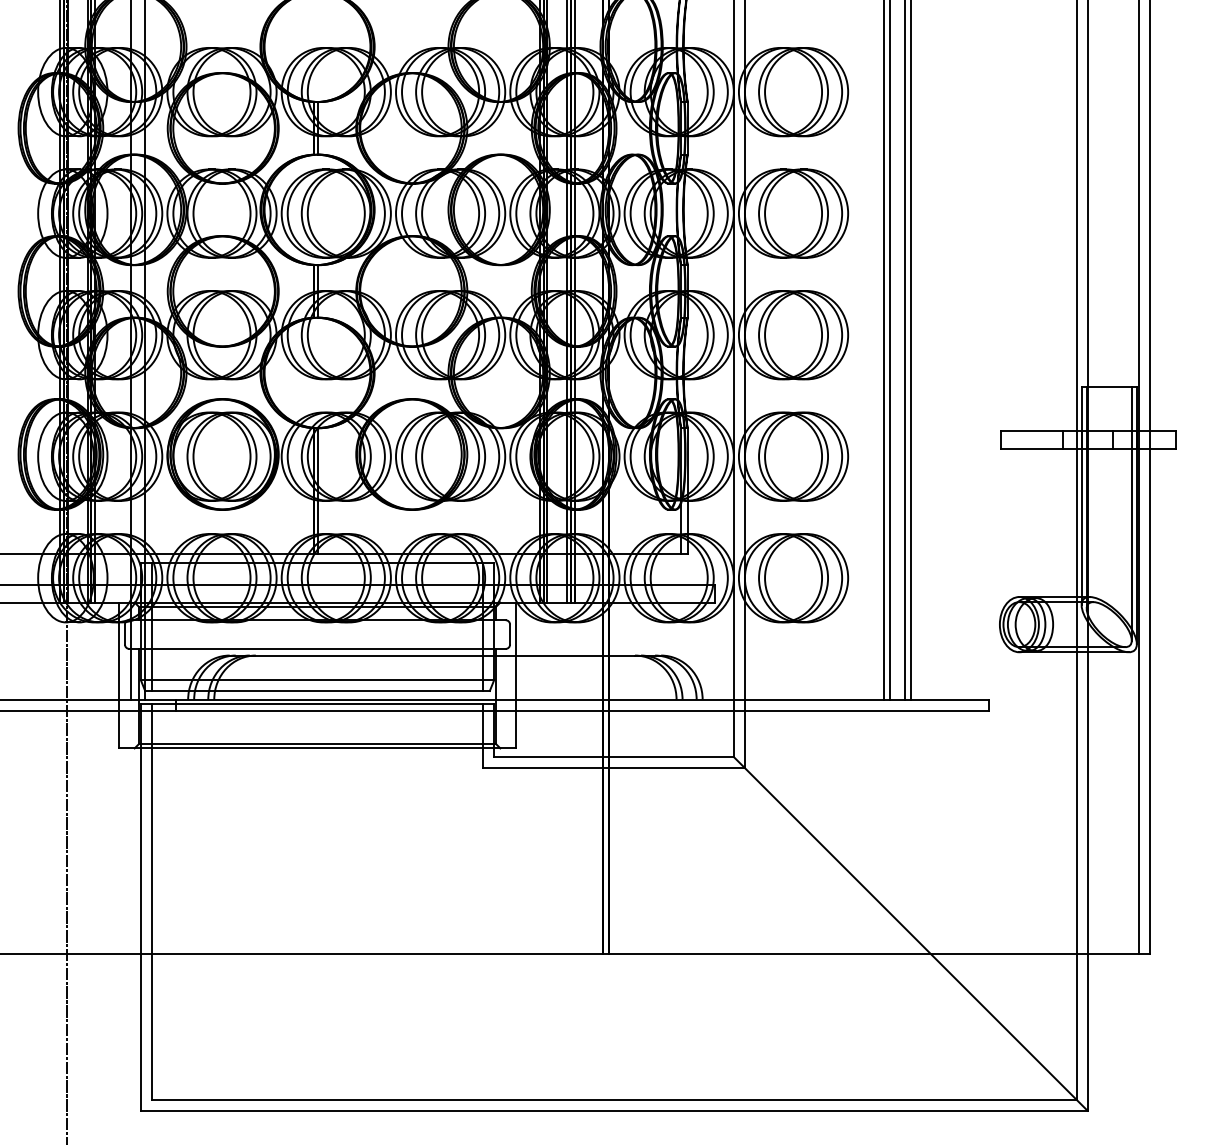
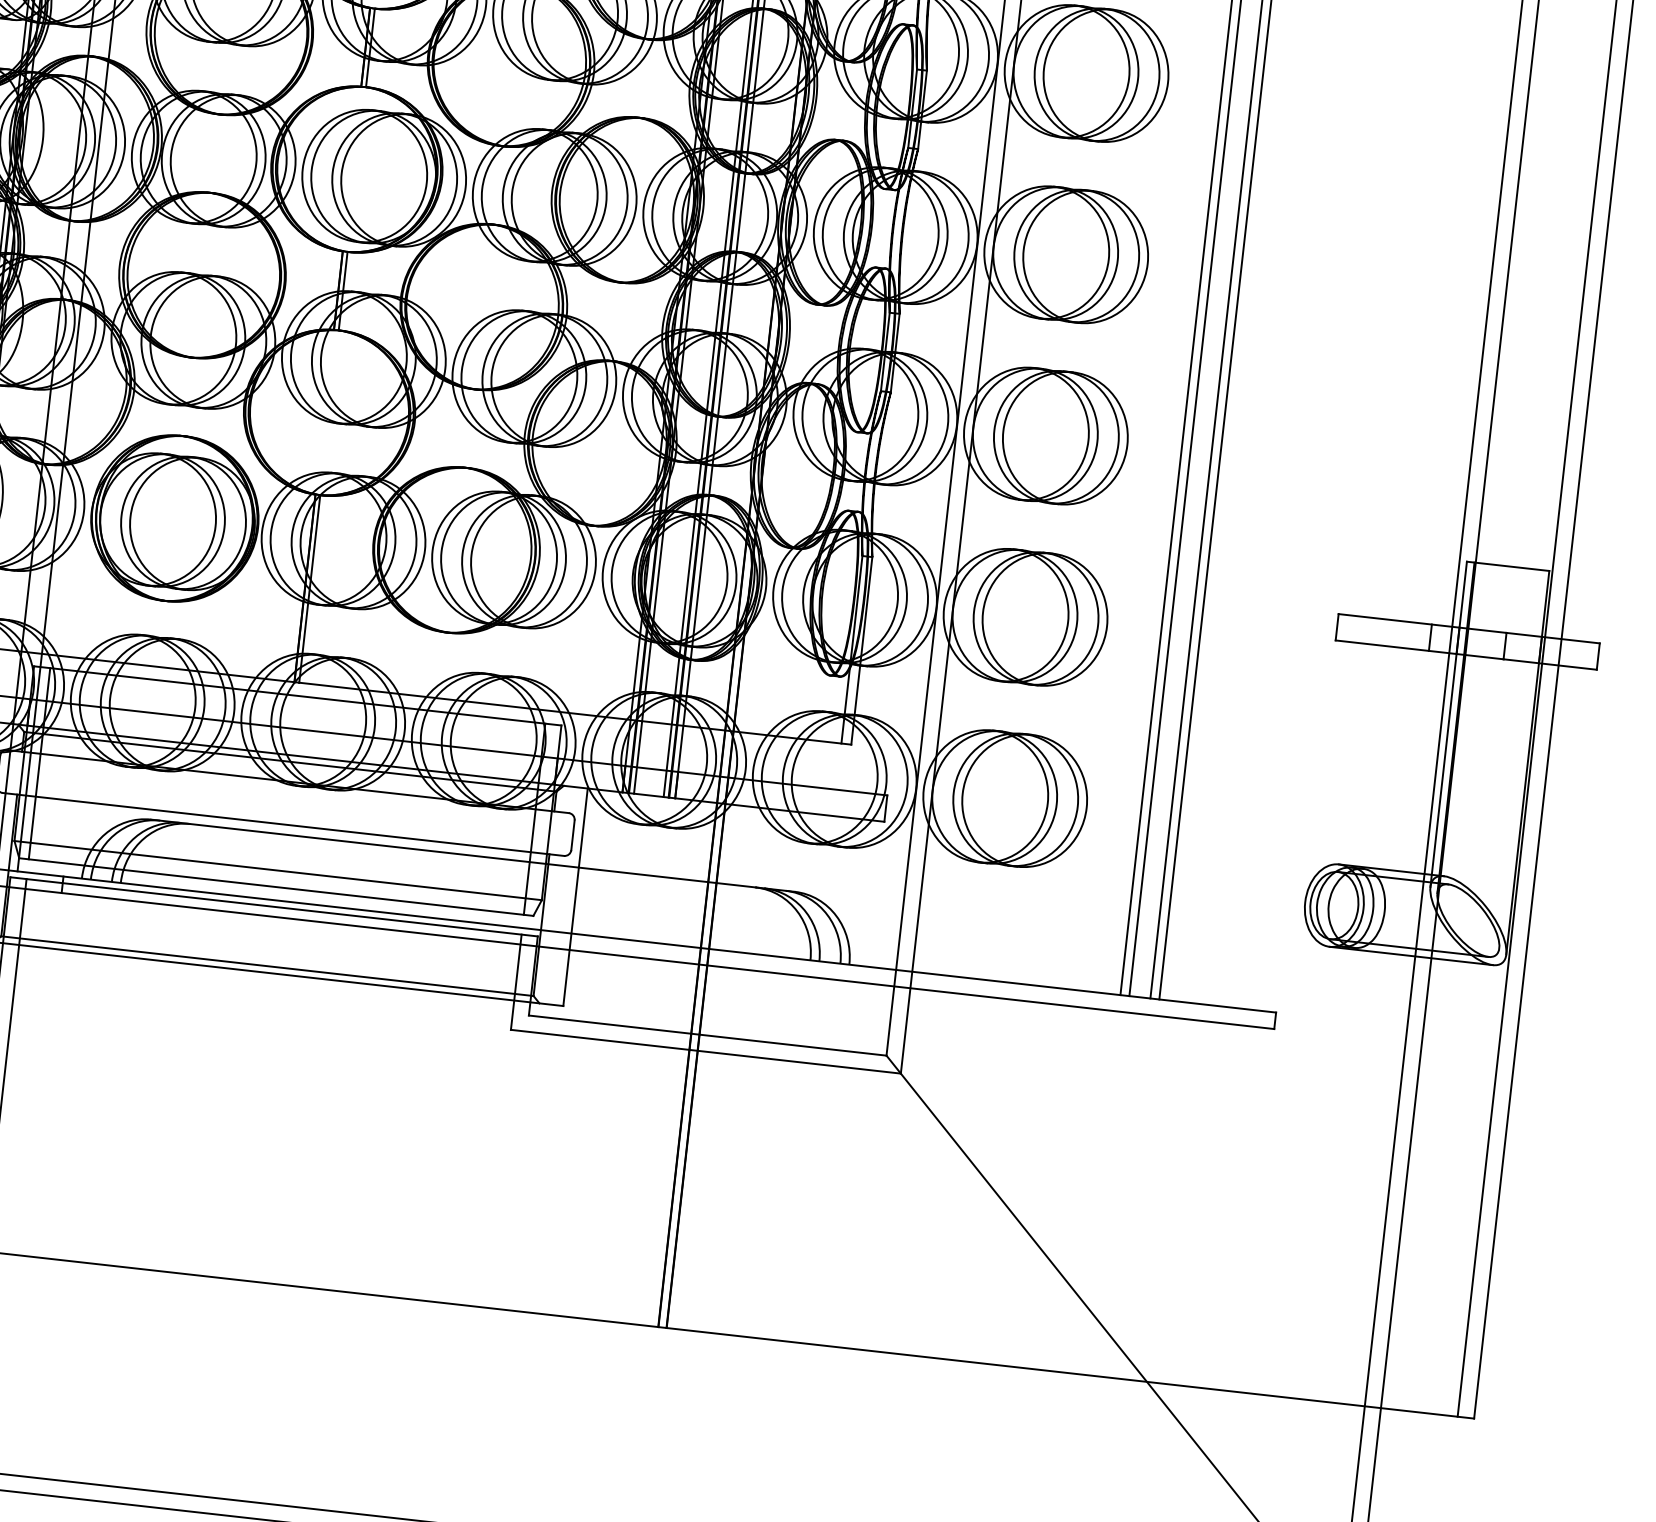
line: (1131, 513) -> (1520, 758), removed

